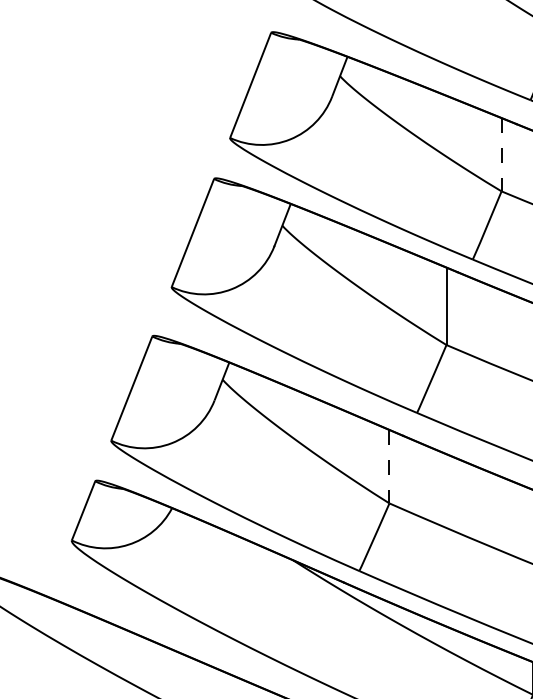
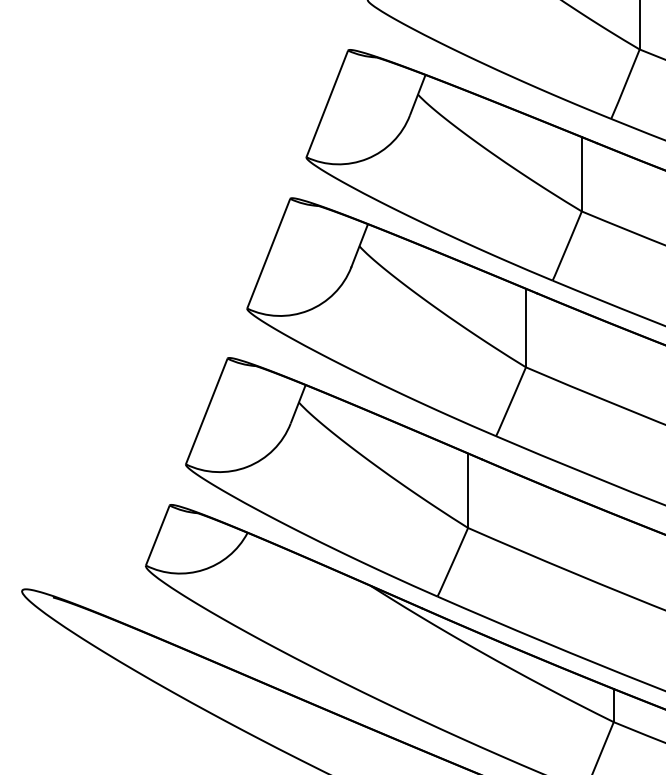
line: (501, 154) -> (581, 174), dashed -> solid
line: (389, 467) -> (468, 491), dashed -> solid

